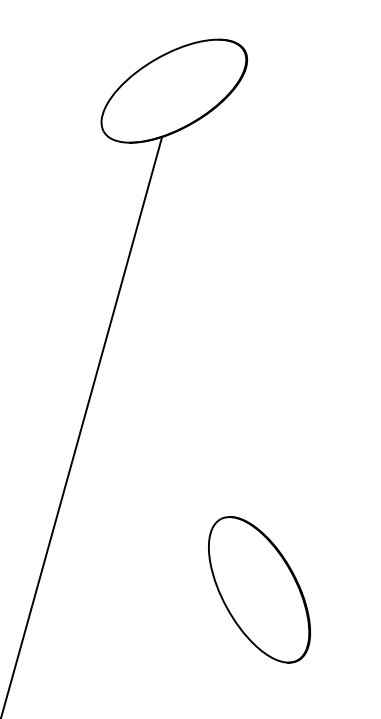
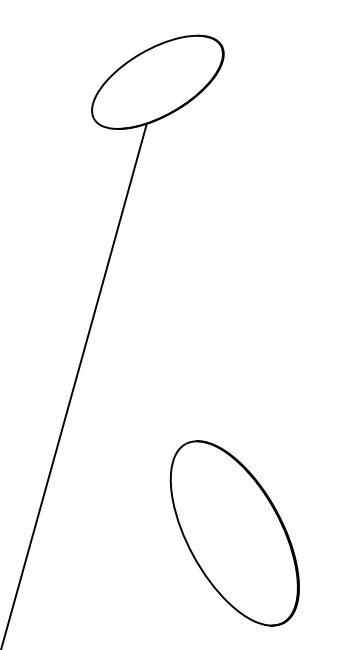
part: (259, 588) -> (234, 532), size x1.4

